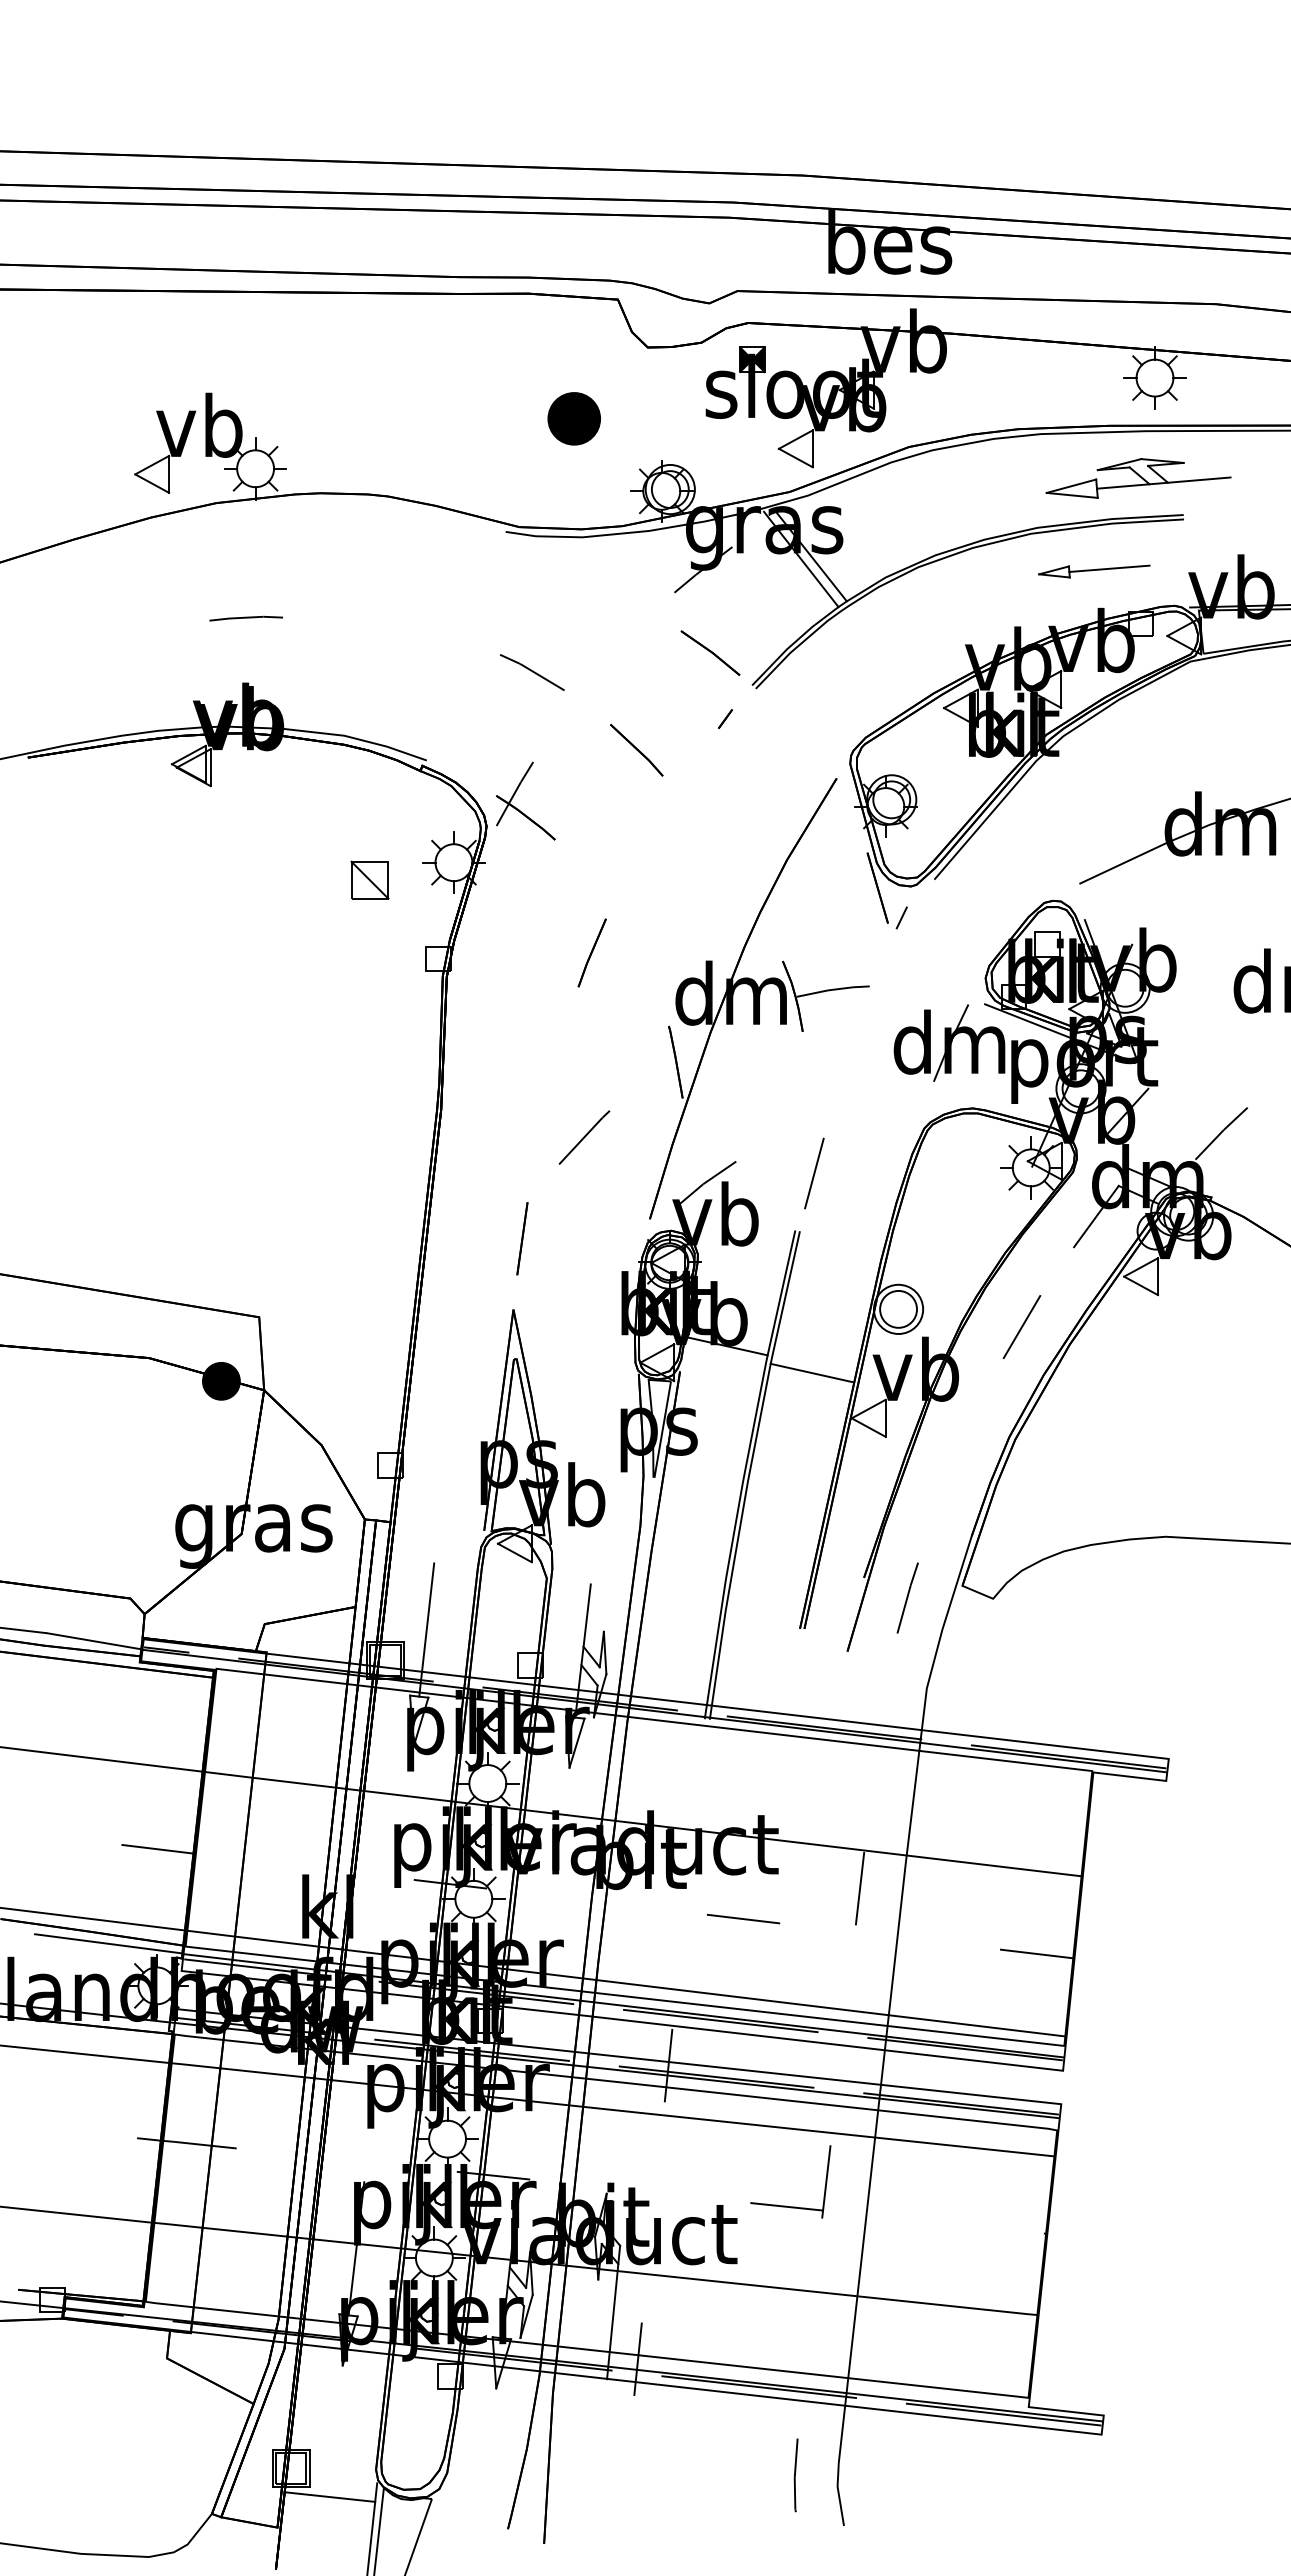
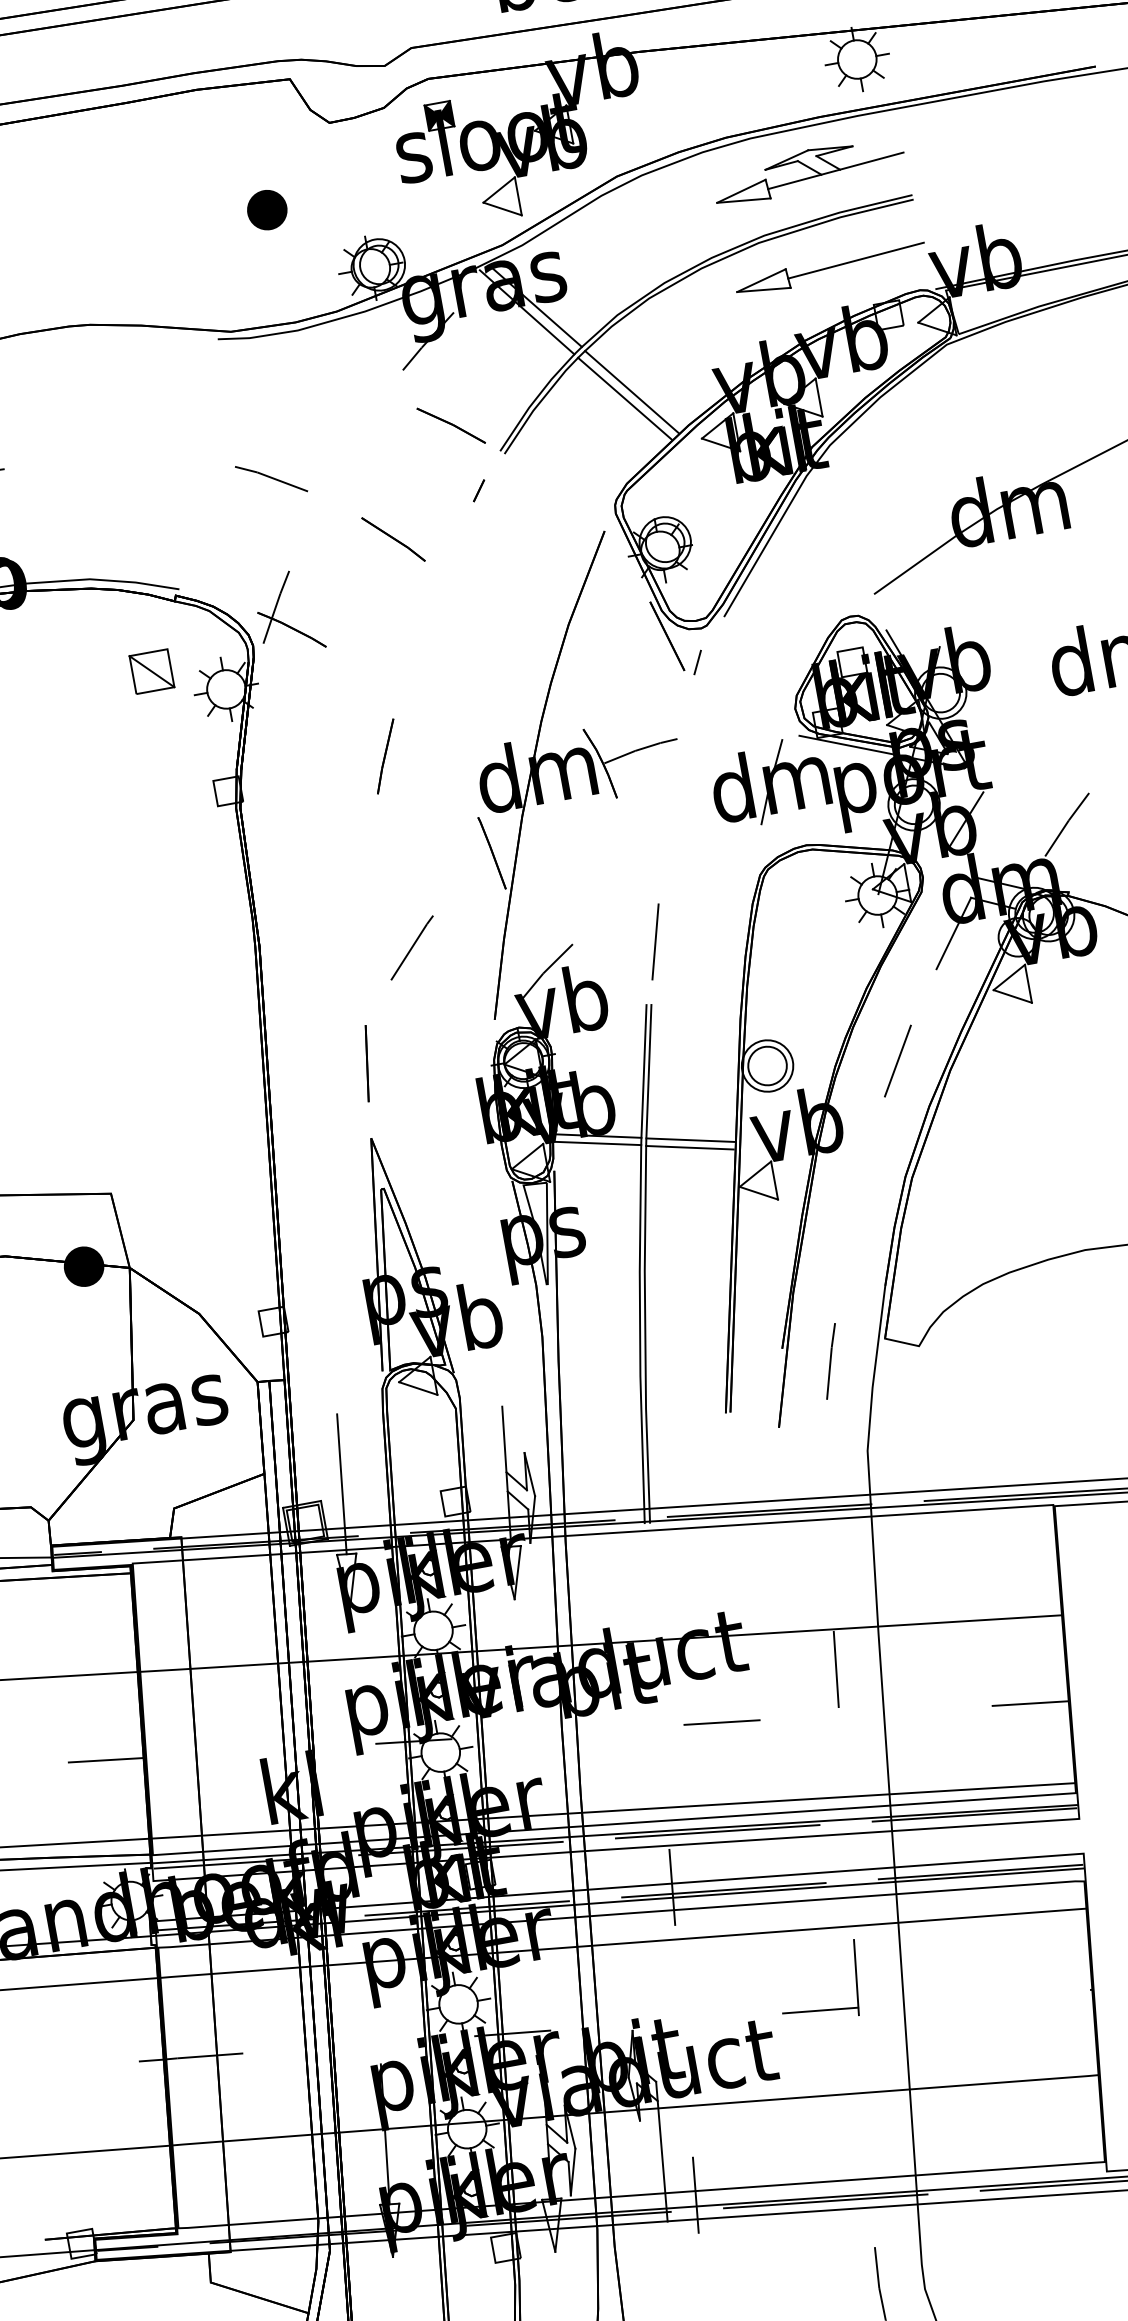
part: (574, 418) -> (267, 209), size x0.71
part: (1138, 478) -> (808, 170), moved
part: (1094, 571) -> (831, 269), size x1.67
line: (886, 651) -> (632, 391), added
line: (878, 656) -> (624, 397), added
part: (369, 879) -> (151, 670), moved
line: (725, 1353) -> (597, 1143), added
line: (813, 1365) -> (690, 1139), added

